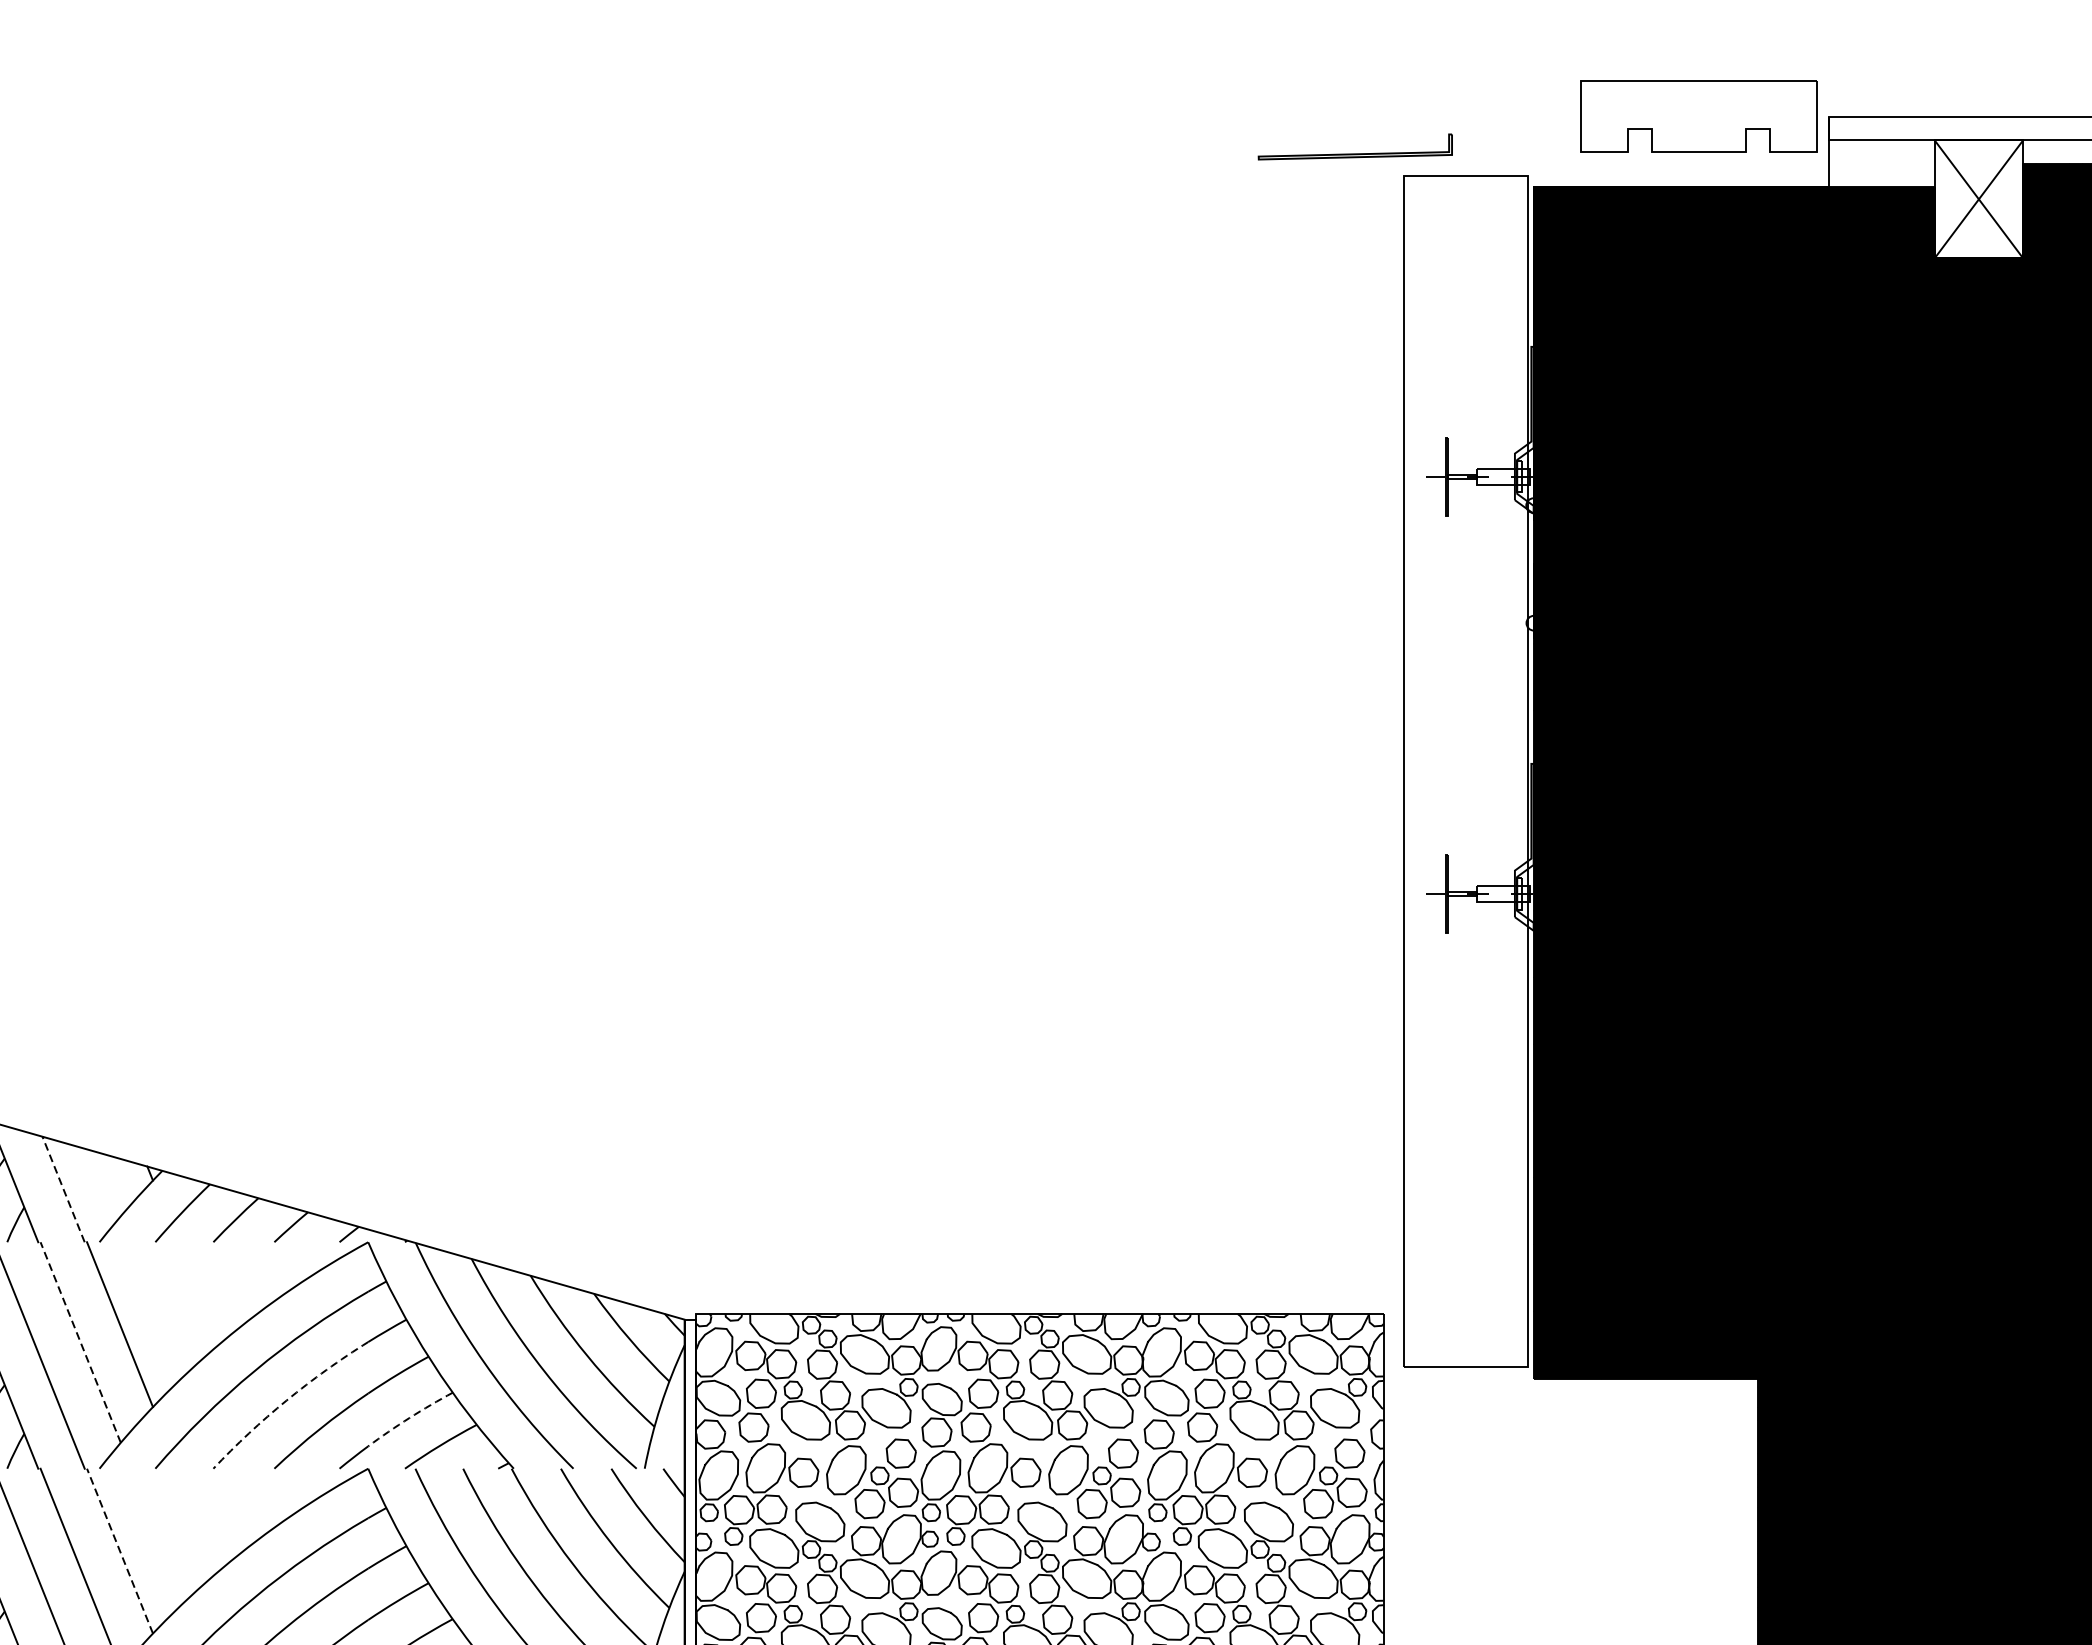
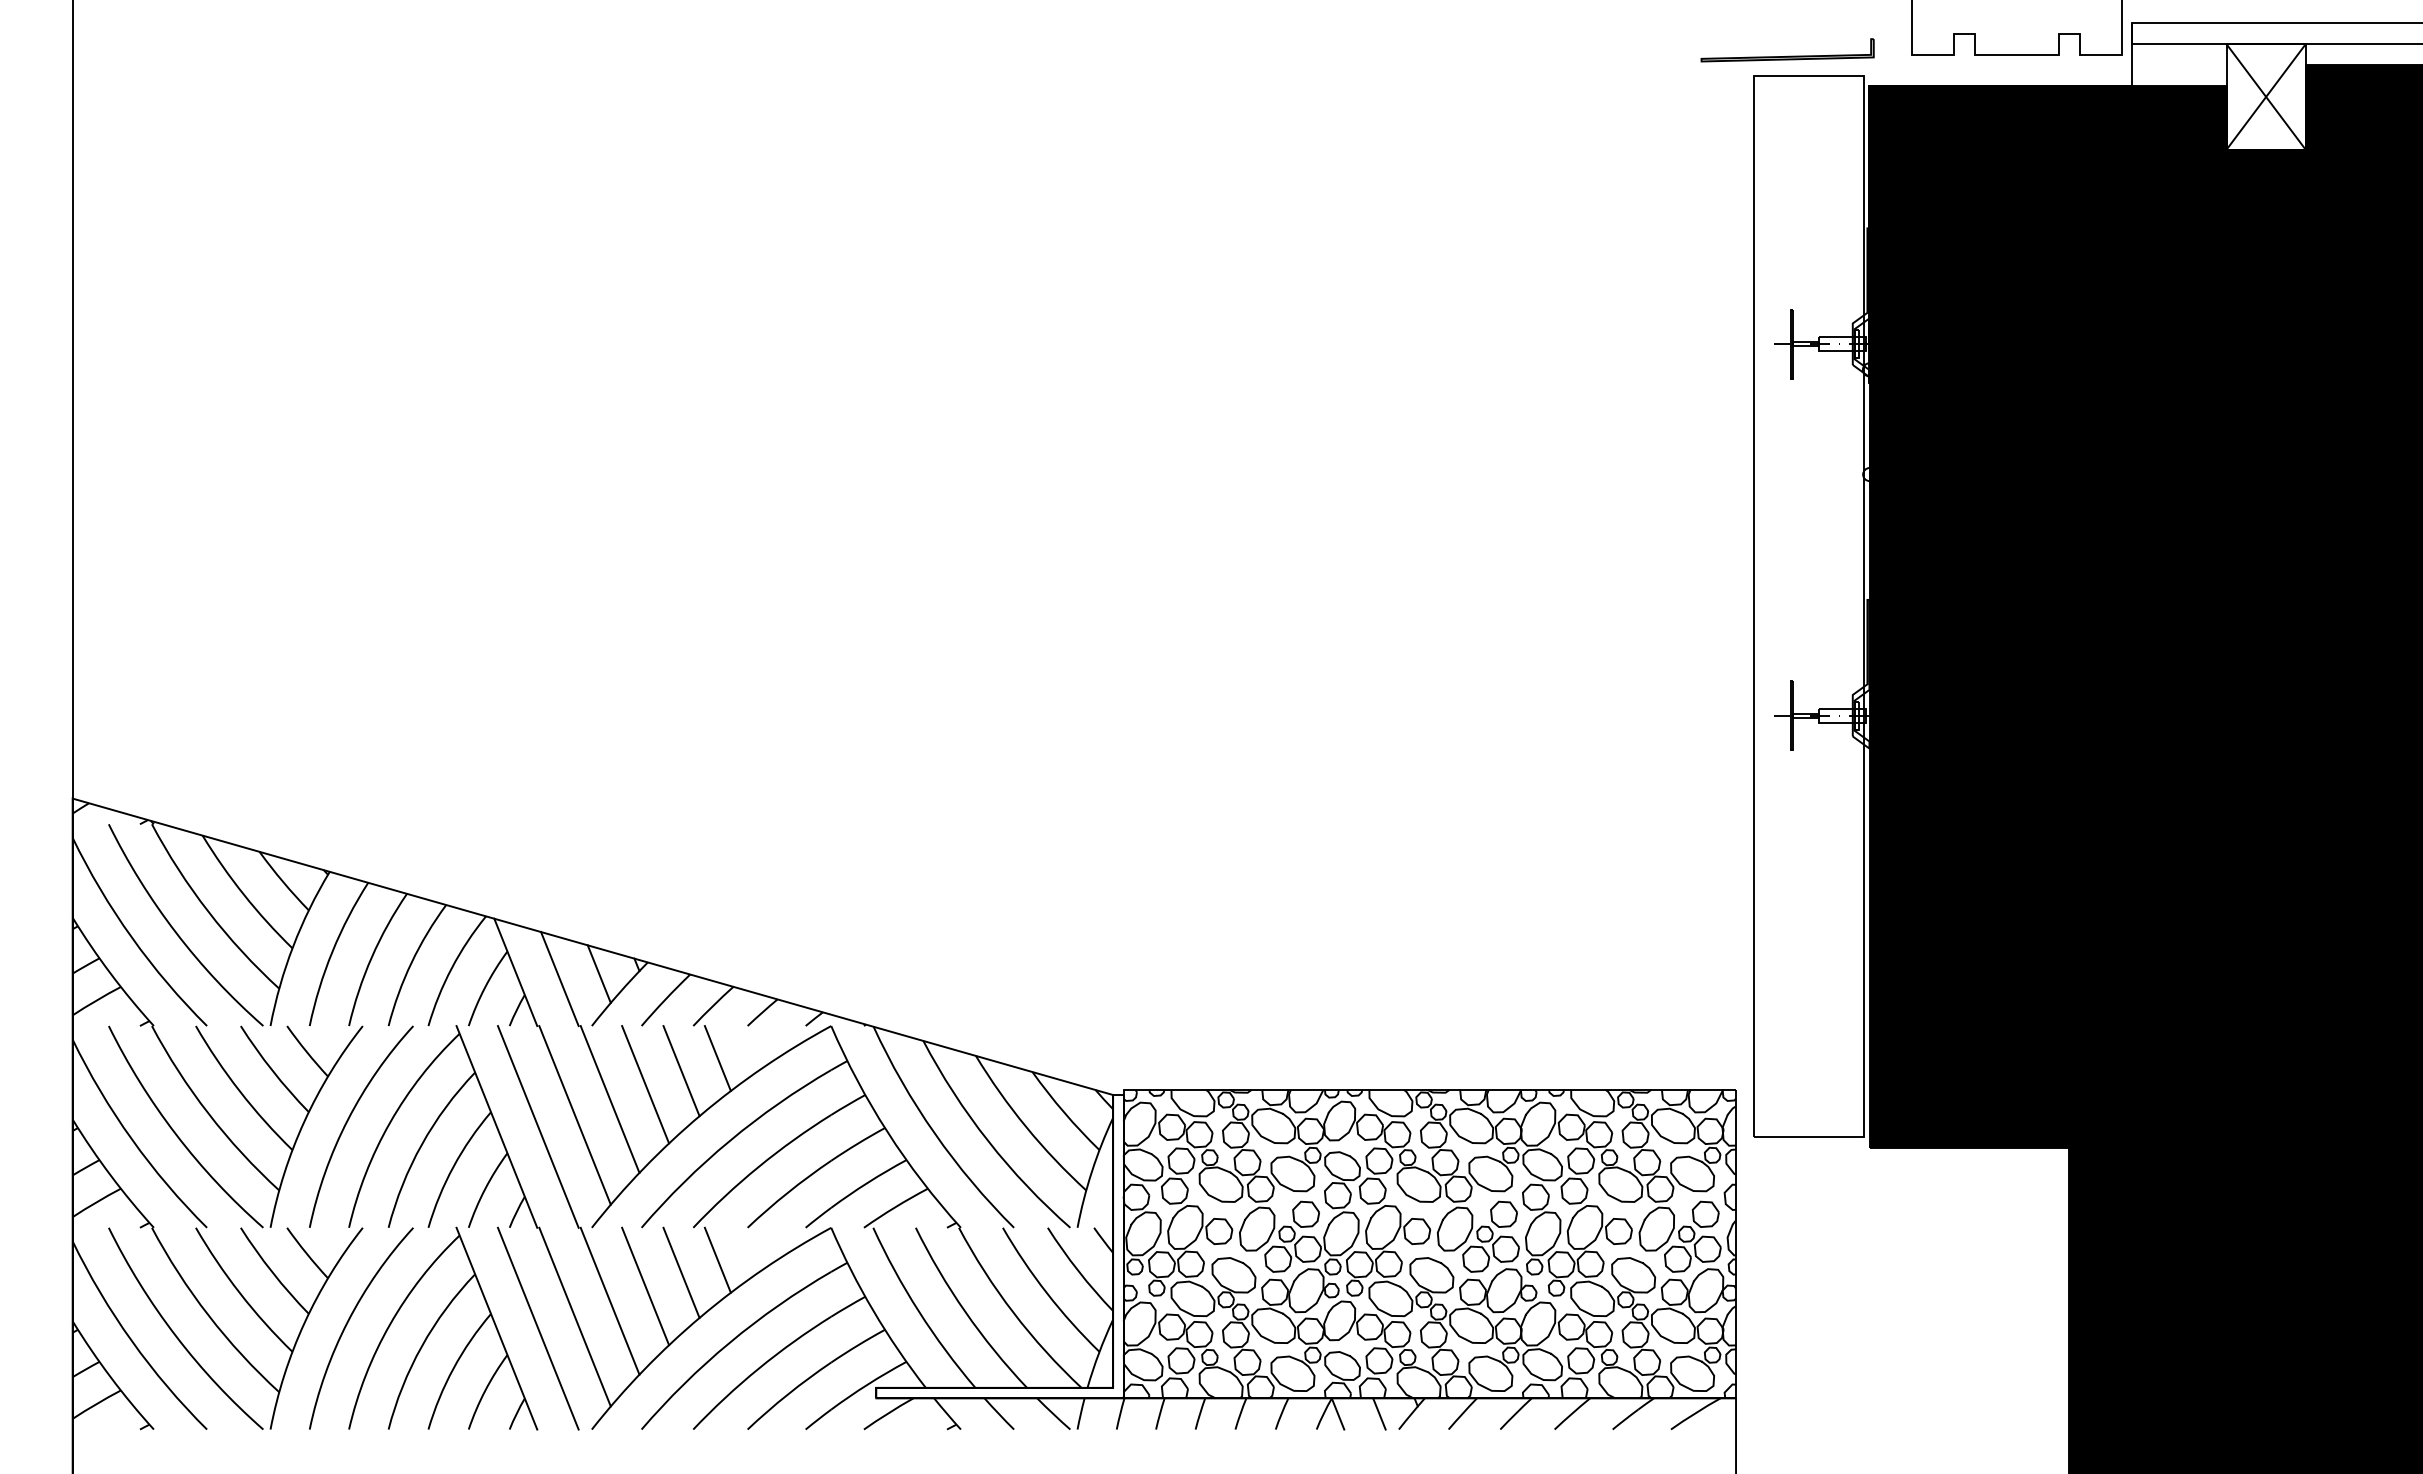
part: (1355, 147) -> (1787, 50), moved
line: (106, 1183) -> (598, 973), added
line: (63, 1189) -> (559, 979), dashed -> solid
line: (240, 1278) -> (717, 1058), added
line: (200, 1293) -> (681, 1071), added
line: (159, 1307) -> (645, 1084), added
line: (80, 1341) -> (574, 1114), dashed -> solid
arc: (286, 1399) -> (758, 1166), dashed -> solid
arc: (410, 1417) -> (868, 1182), dashed -> solid
line: (240, 1504) -> (717, 1259), added
line: (200, 1518) -> (681, 1272), added
line: (159, 1534) -> (645, 1286), added
line: (119, 1550) -> (609, 1300), dashed -> solid

